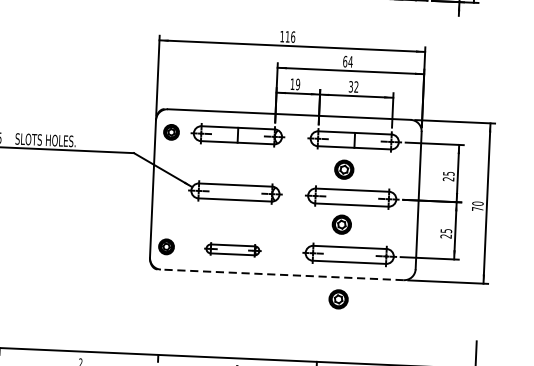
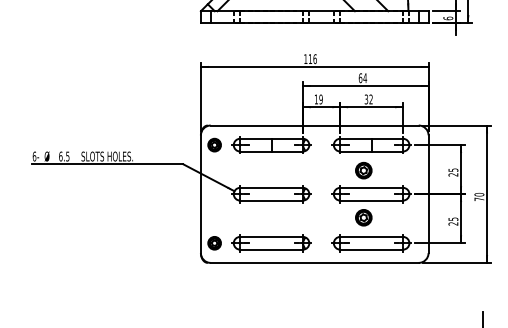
part: (232, 250) -> (271, 243), size x1.67
line: (282, 274) -> (314, 262), dashed -> solid
part: (338, 299) -> (363, 281), removed

